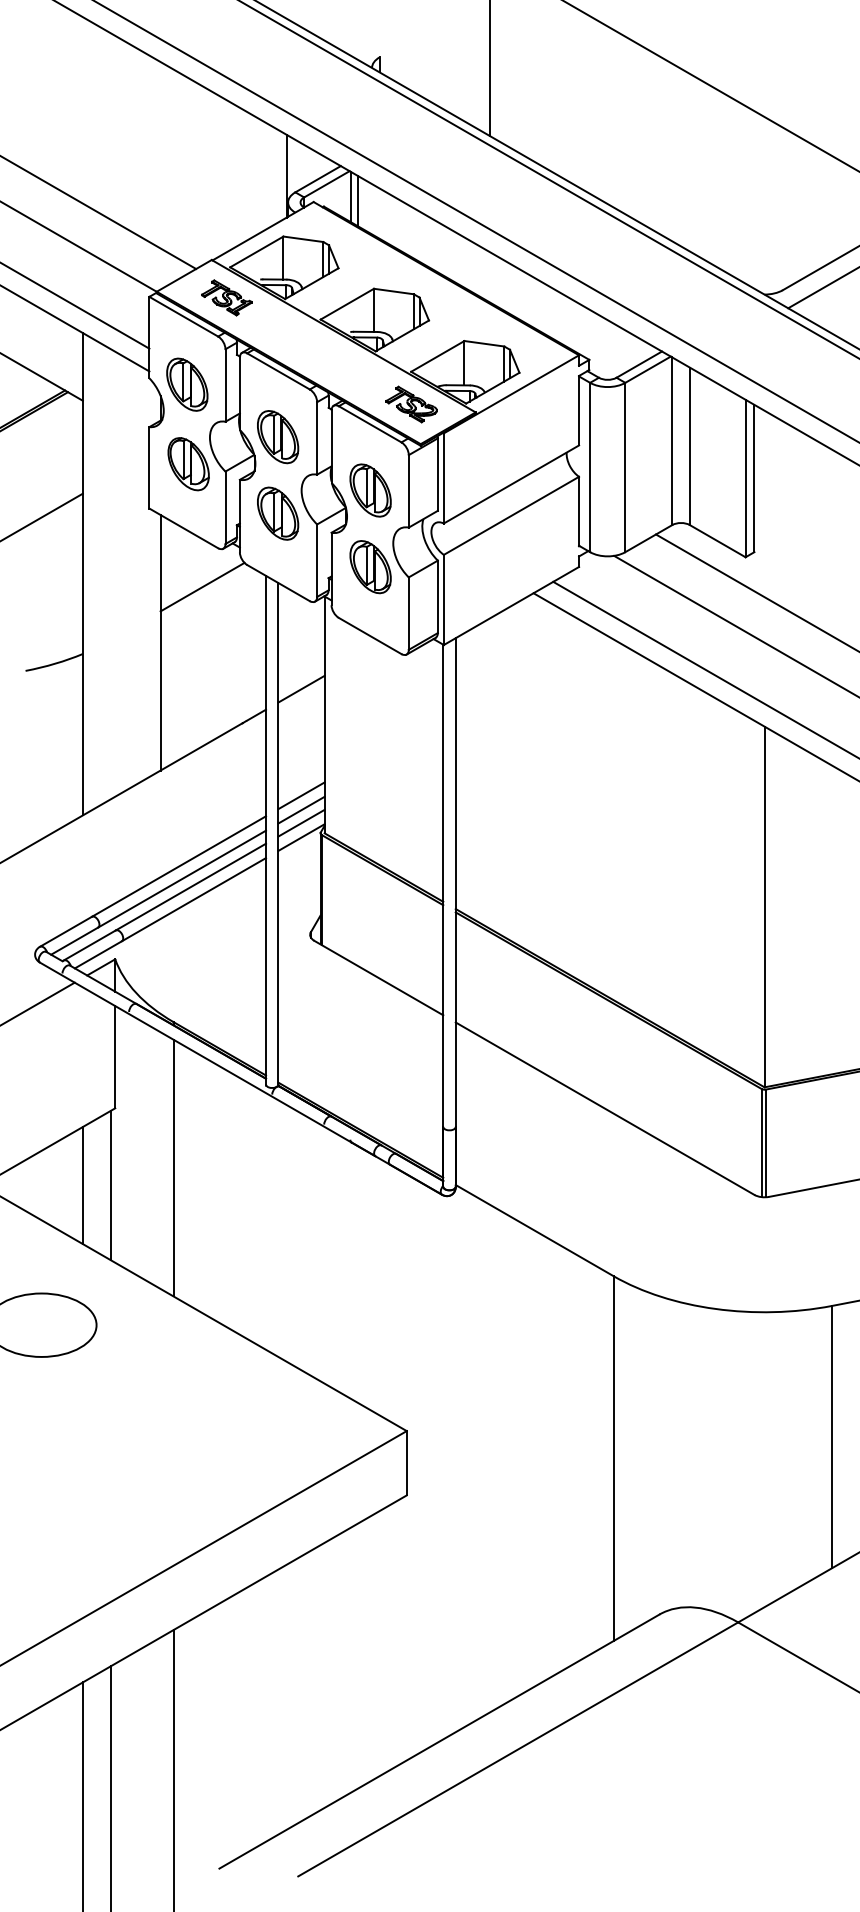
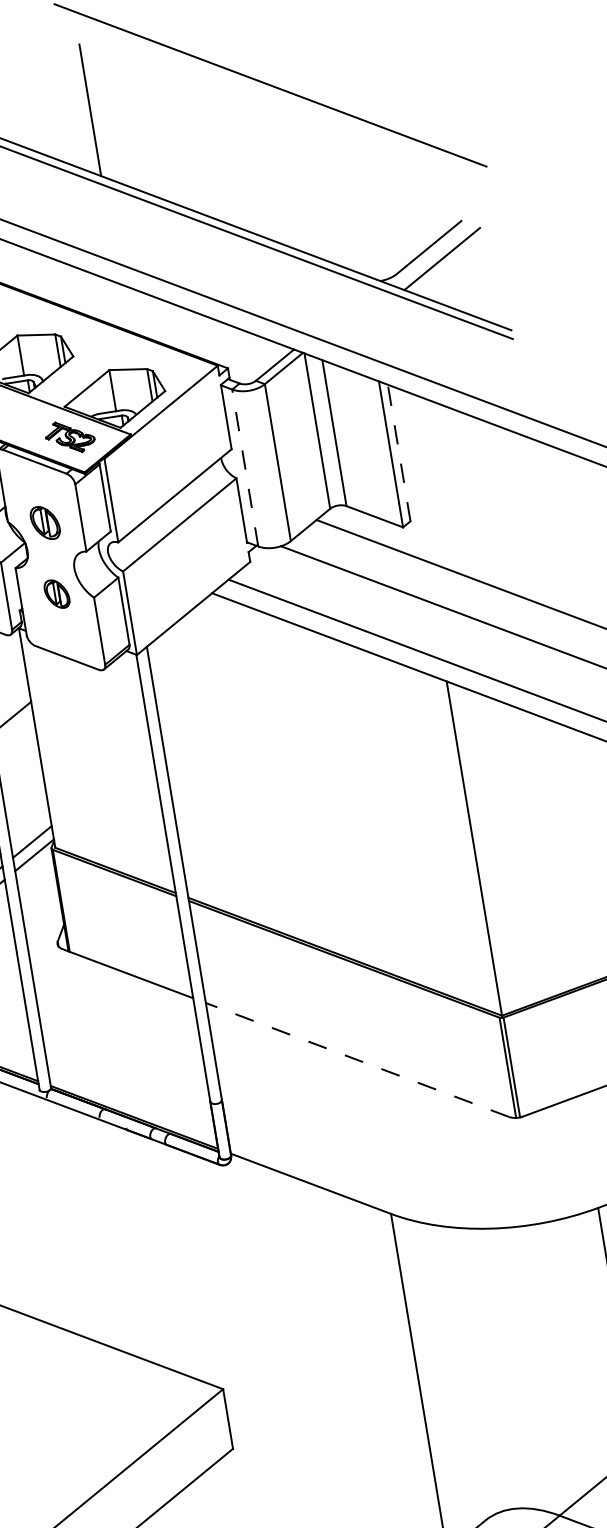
line: (590, 467) -> (245, 467), solid -> dashed
line: (754, 478) -> (399, 453), solid -> dashed
part: (370, 490) -> (45, 523), size x0.7
part: (370, 567) -> (57, 594), size x0.6
line: (301, 795) -> (28, 816), removed
line: (301, 809) -> (30, 829), removed
line: (604, 1108) -> (356, 1059), solid -> dashed

